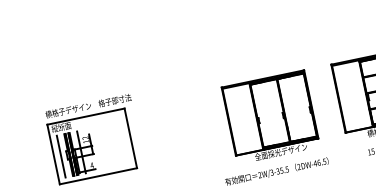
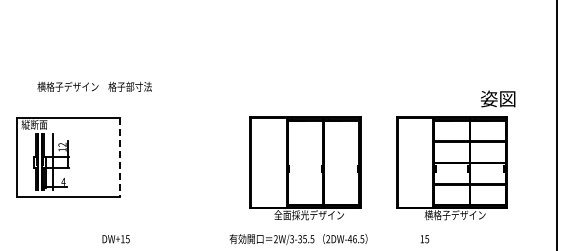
text: (88, 105) -> (94, 86), moved
line: (130, 138) -> (120, 157), solid -> dashed
line: (61, 156) -> (26, 162), removed

